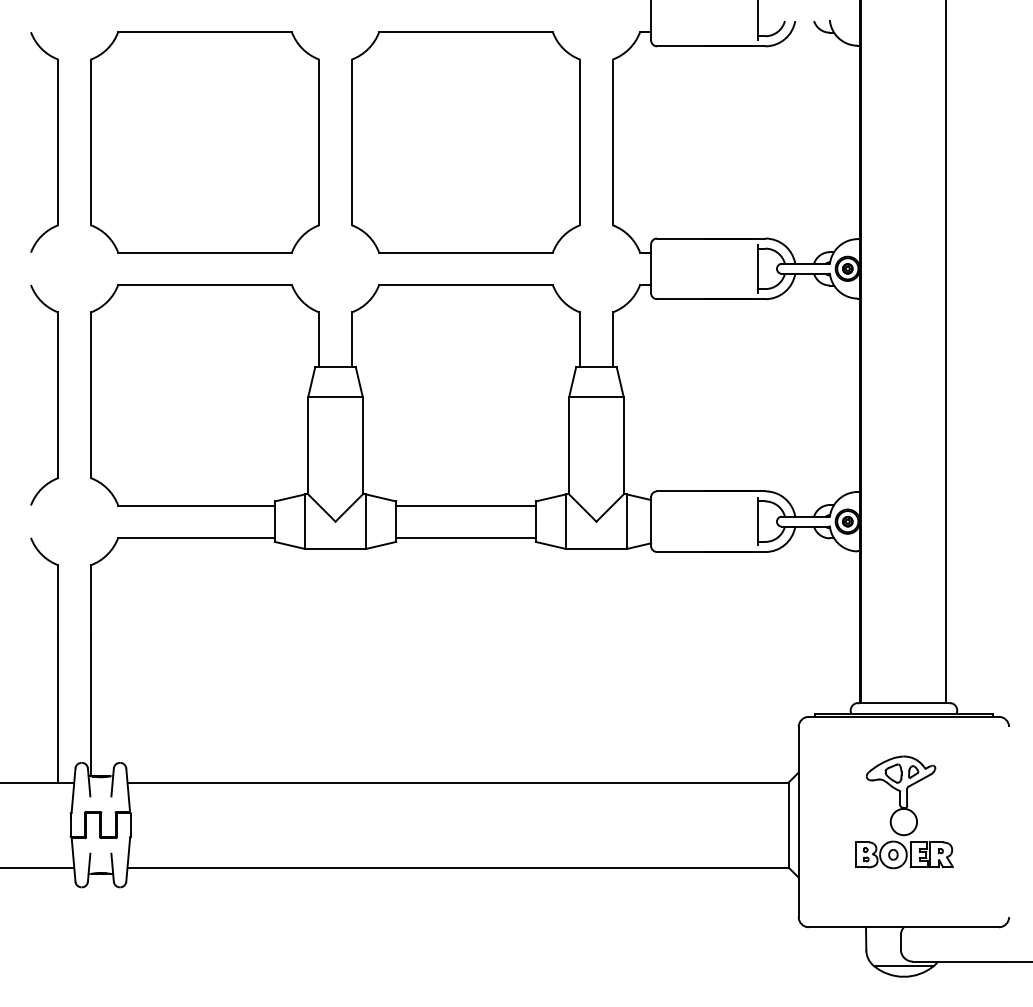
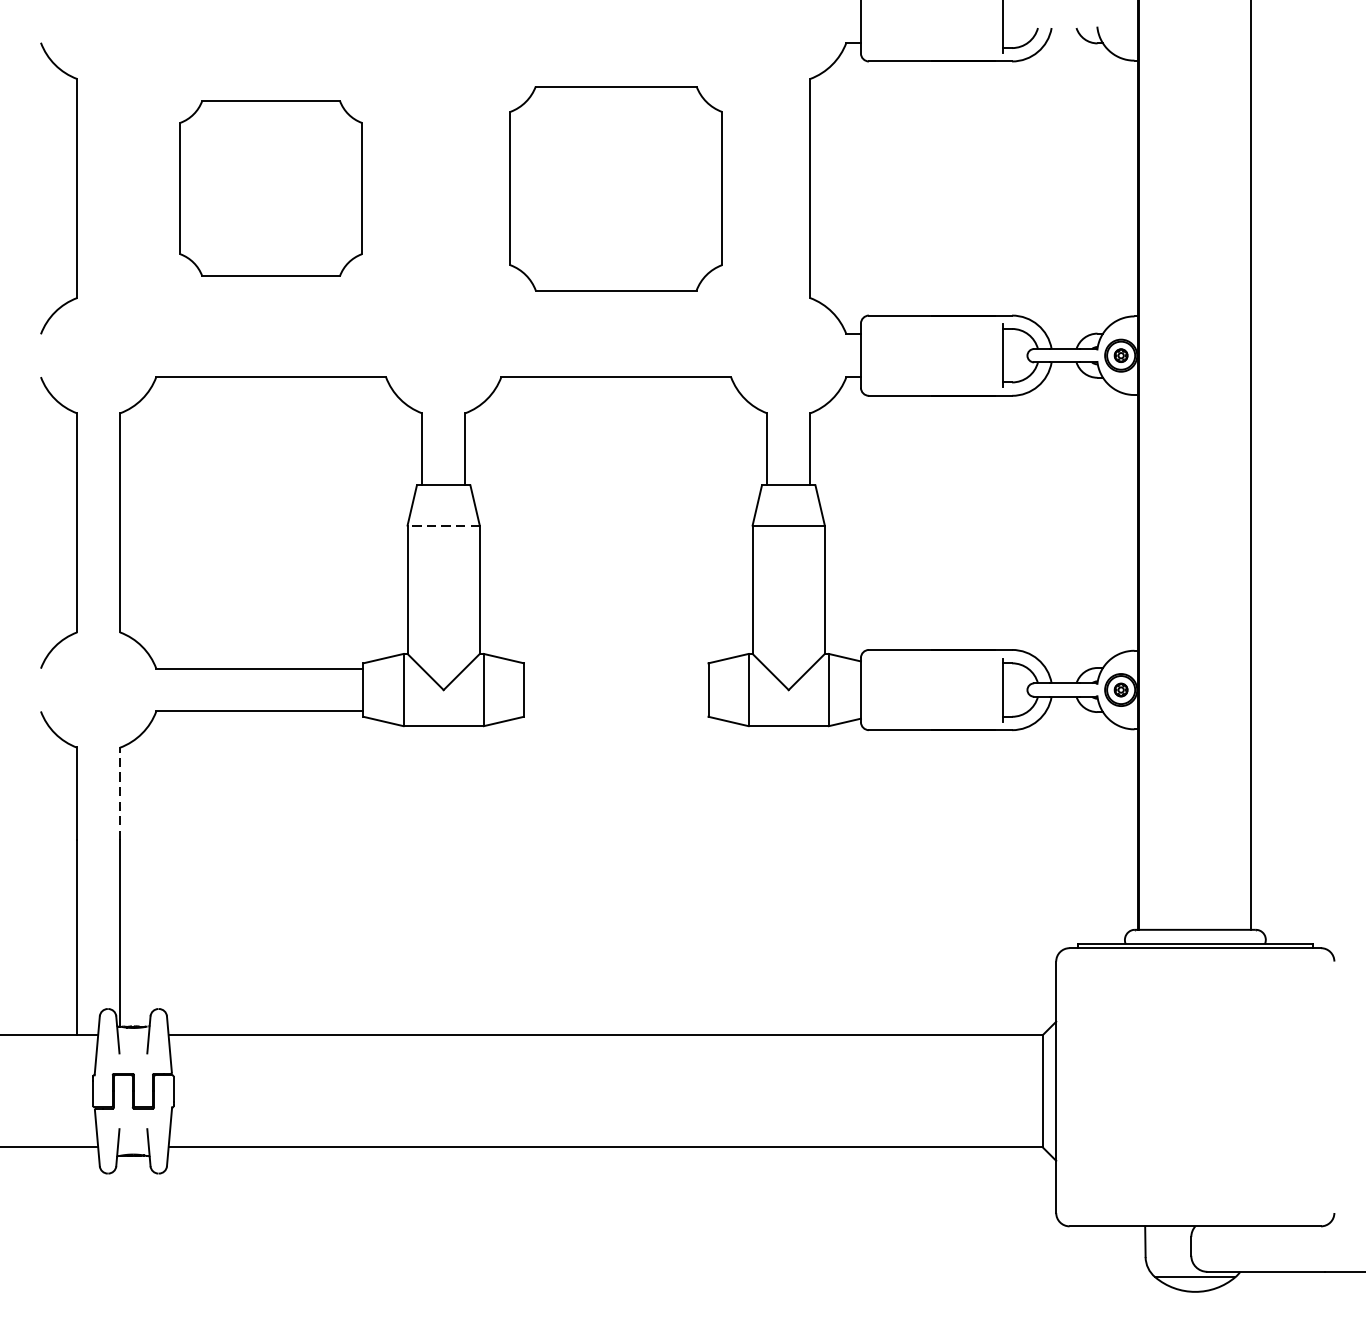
part: (204, 142) -> (270, 188), size x0.6
part: (465, 142) -> (615, 188), size x0.7
line: (335, 397) -> (443, 525), solid -> dashed
line: (465, 505) -> (615, 668), removed
line: (465, 537) -> (615, 710), removed
line: (90, 600) -> (119, 794), solid -> dashed
part: (904, 812) -> (1196, 1074), removed

